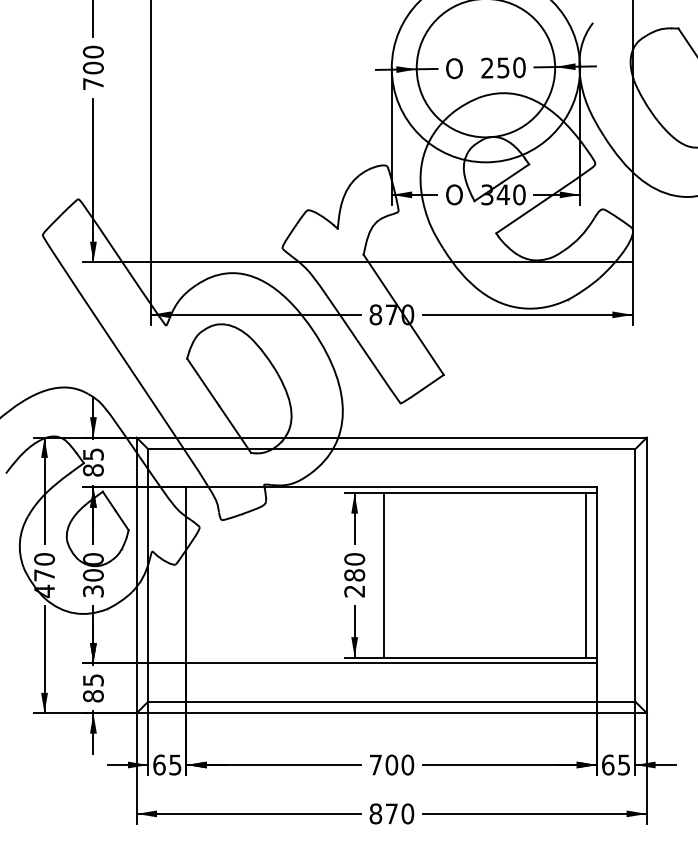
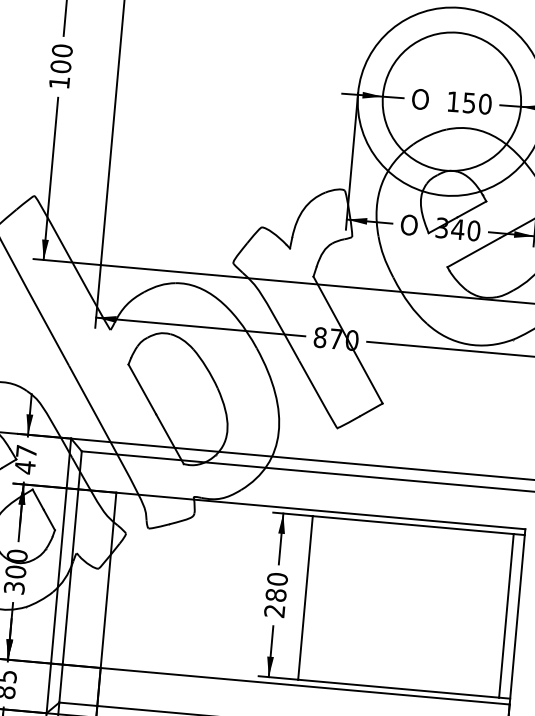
text: (487, 67) -> (453, 101), 250 -> 150
text: (93, 83) -> (59, 82), 700 -> 100
text: (92, 462) -> (24, 459), 85 -> 47

